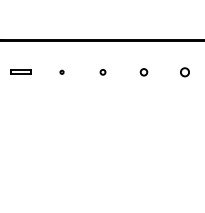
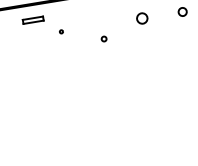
part: (20, 71) -> (32, 19), moved
circle: (102, 72) -> (103, 39), moved
circle: (143, 72) -> (141, 18), size x1.6

